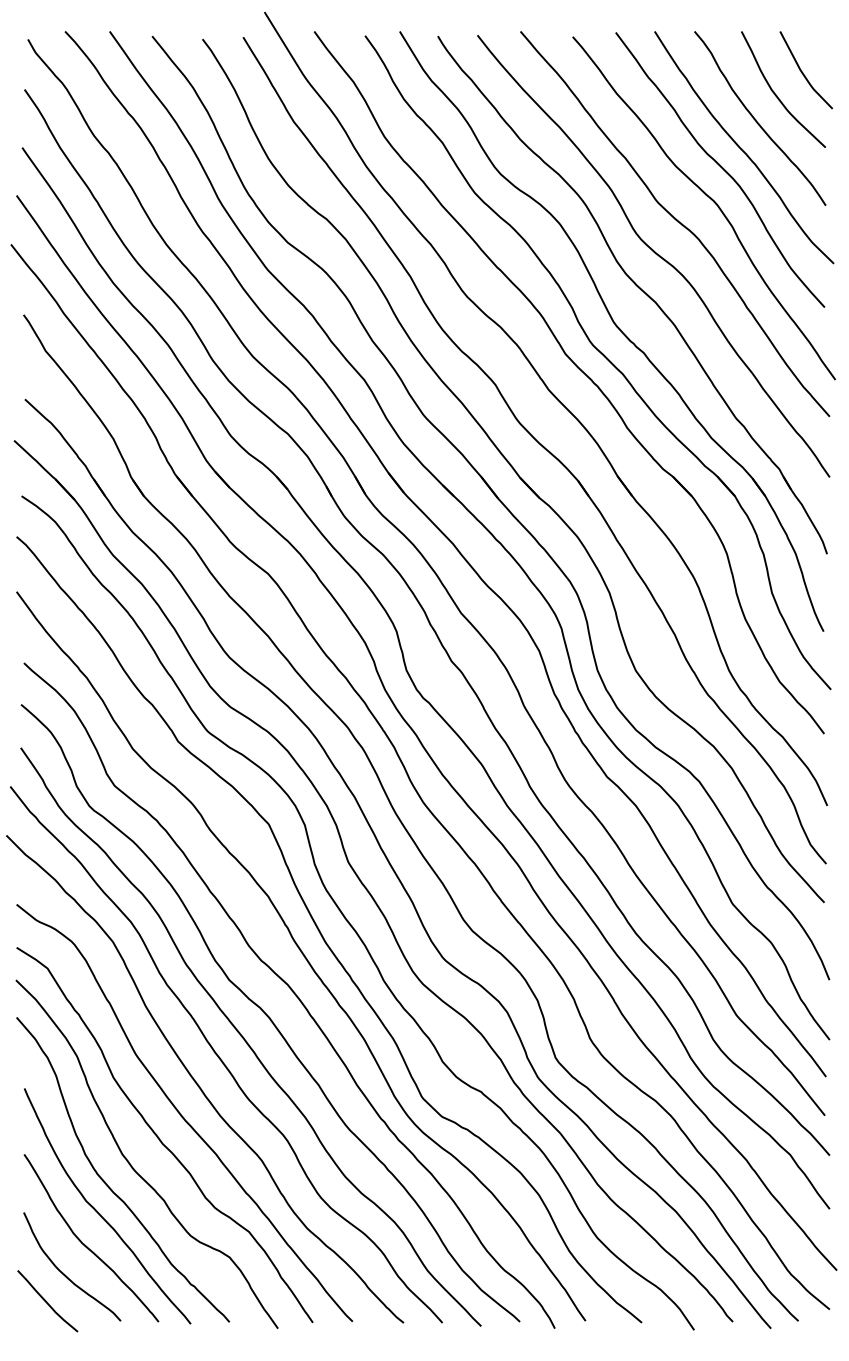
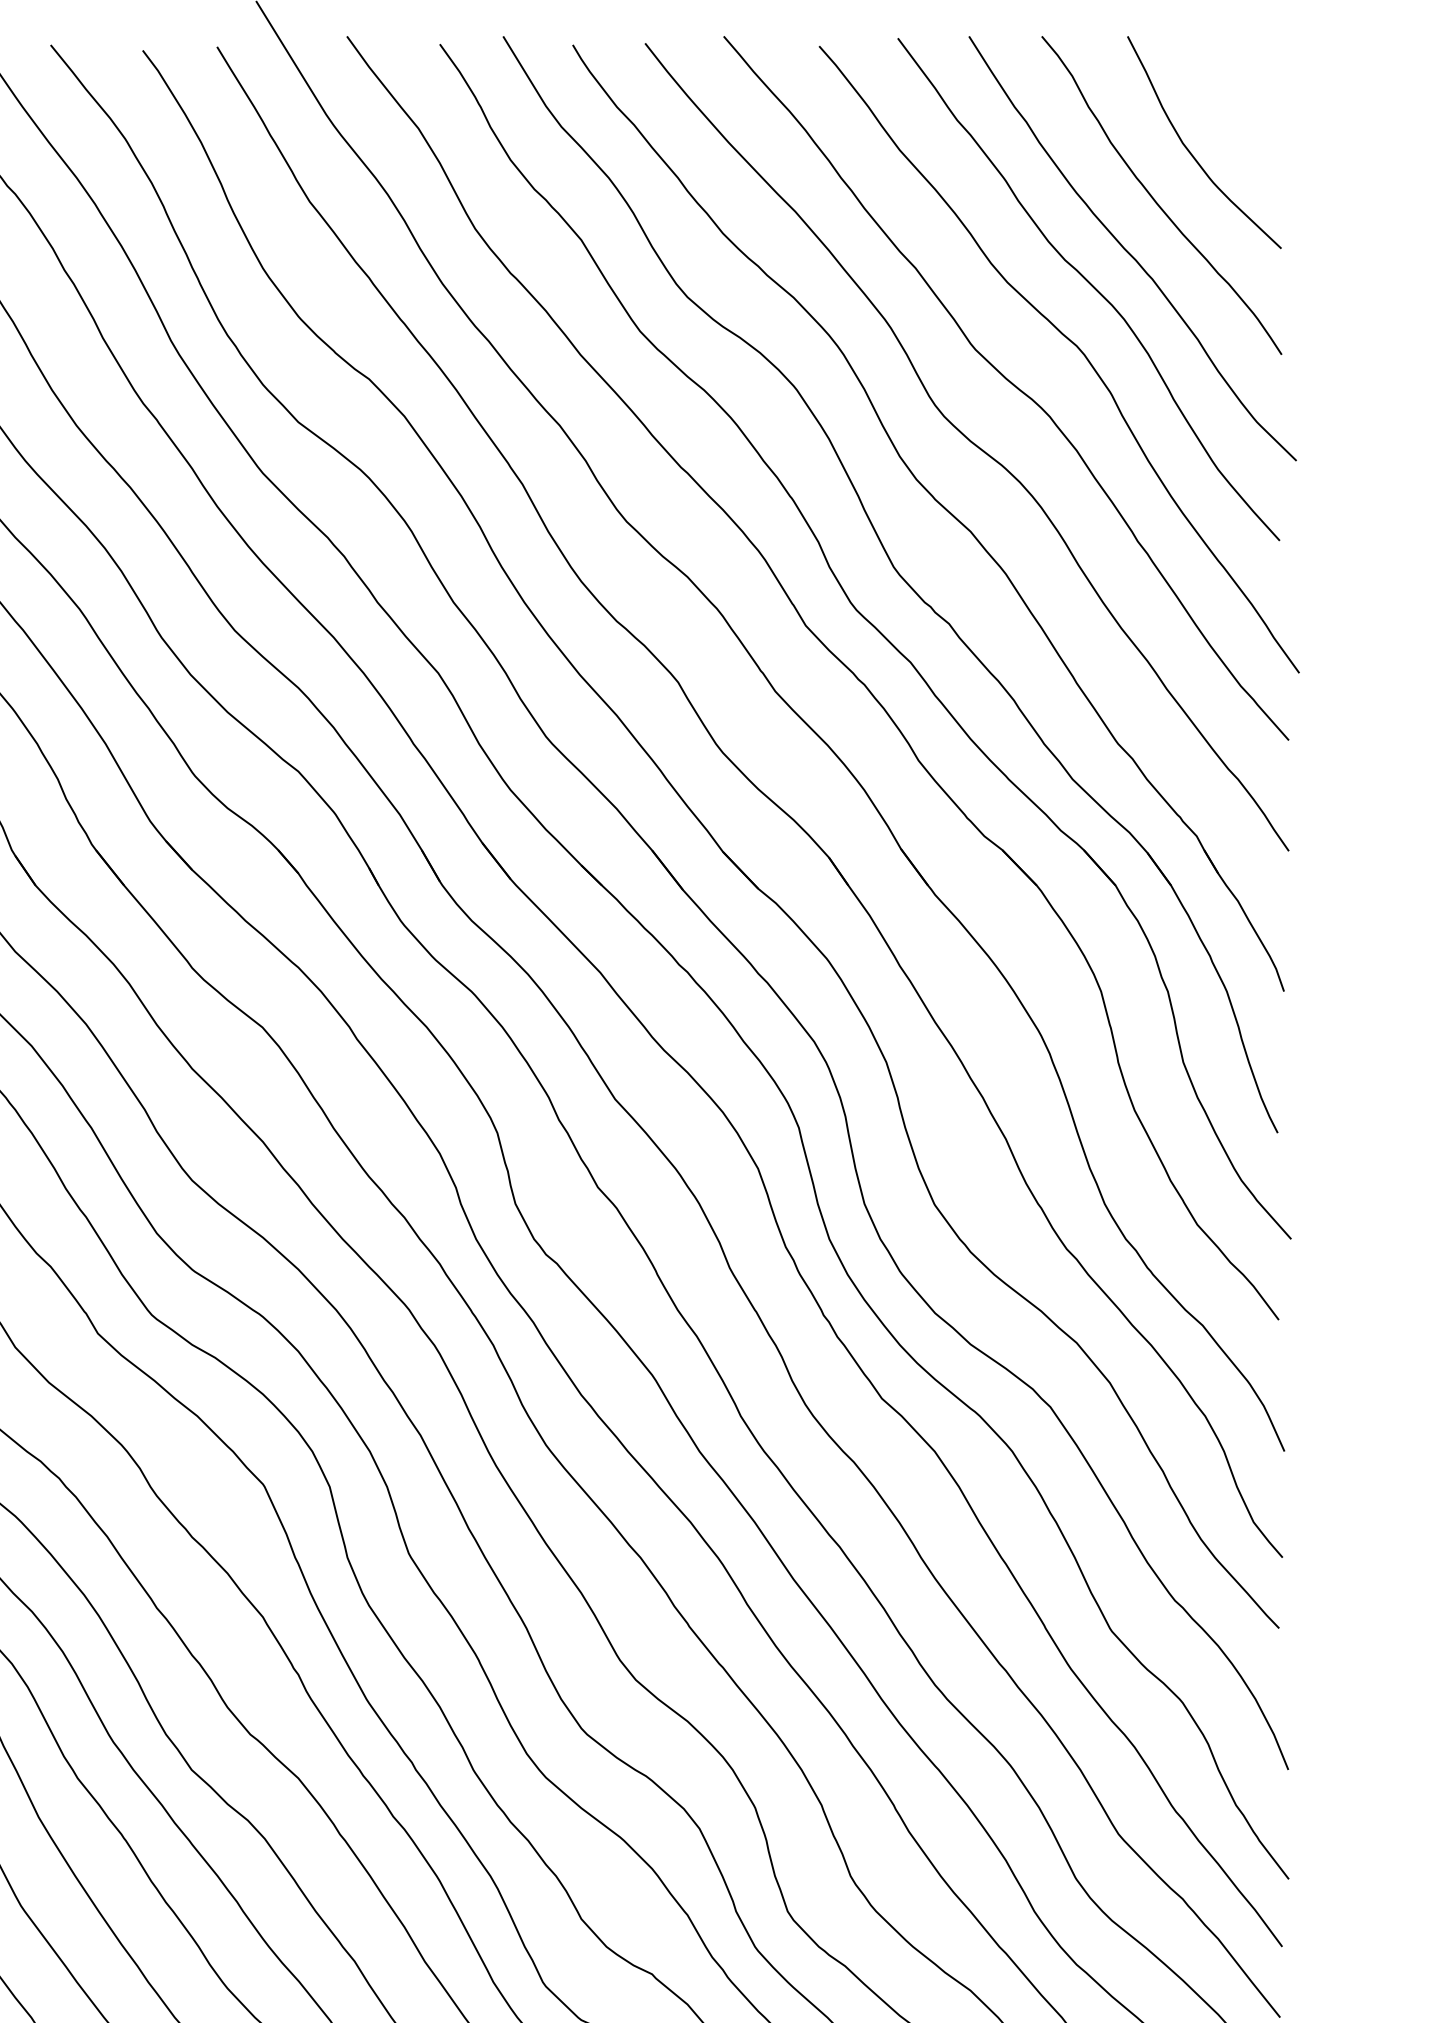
line: (803, 72) -> (1240, 111), removed

